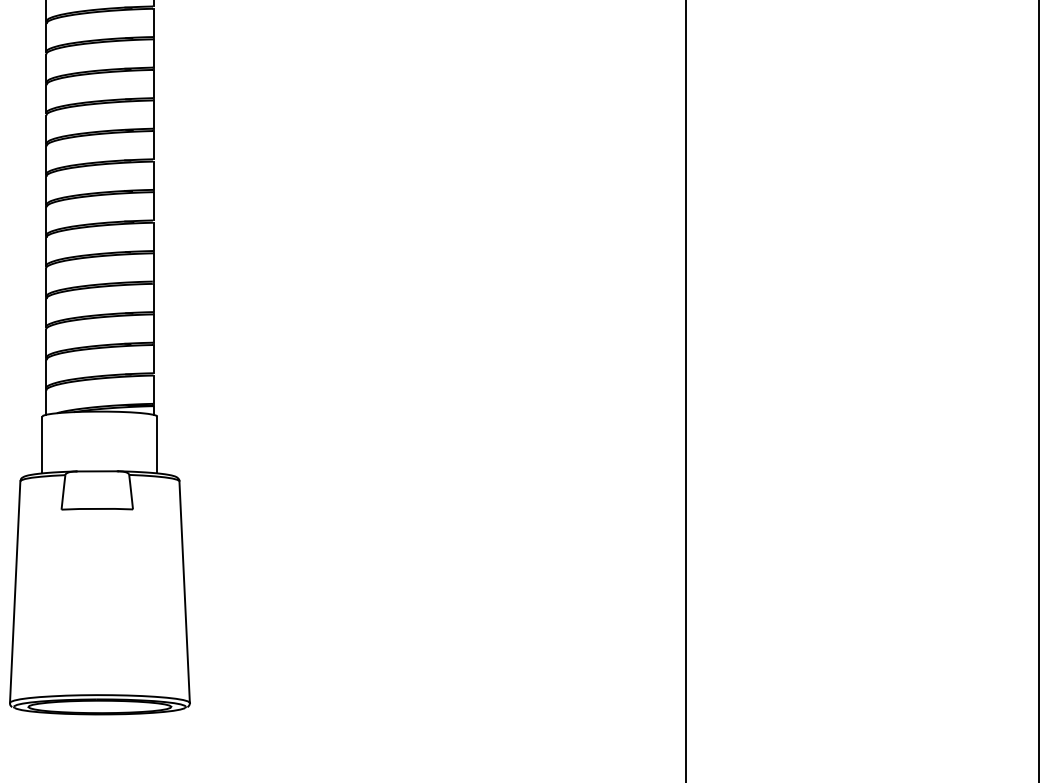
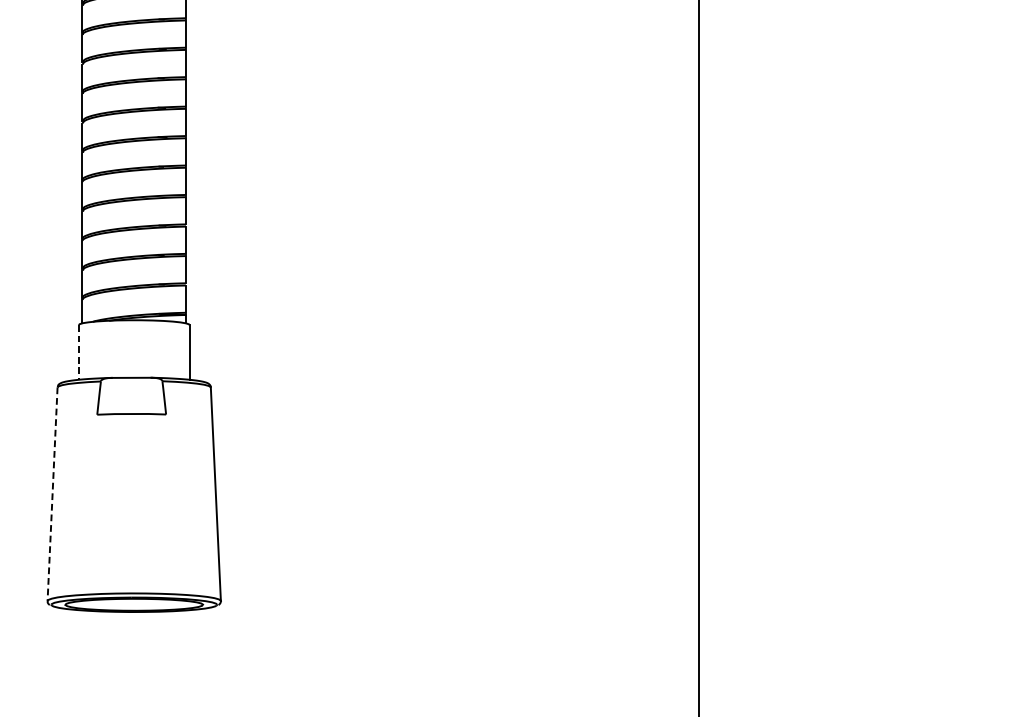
line: (42, 445) -> (78, 352), solid -> dashed
line: (15, 592) -> (52, 494), solid -> dashed

